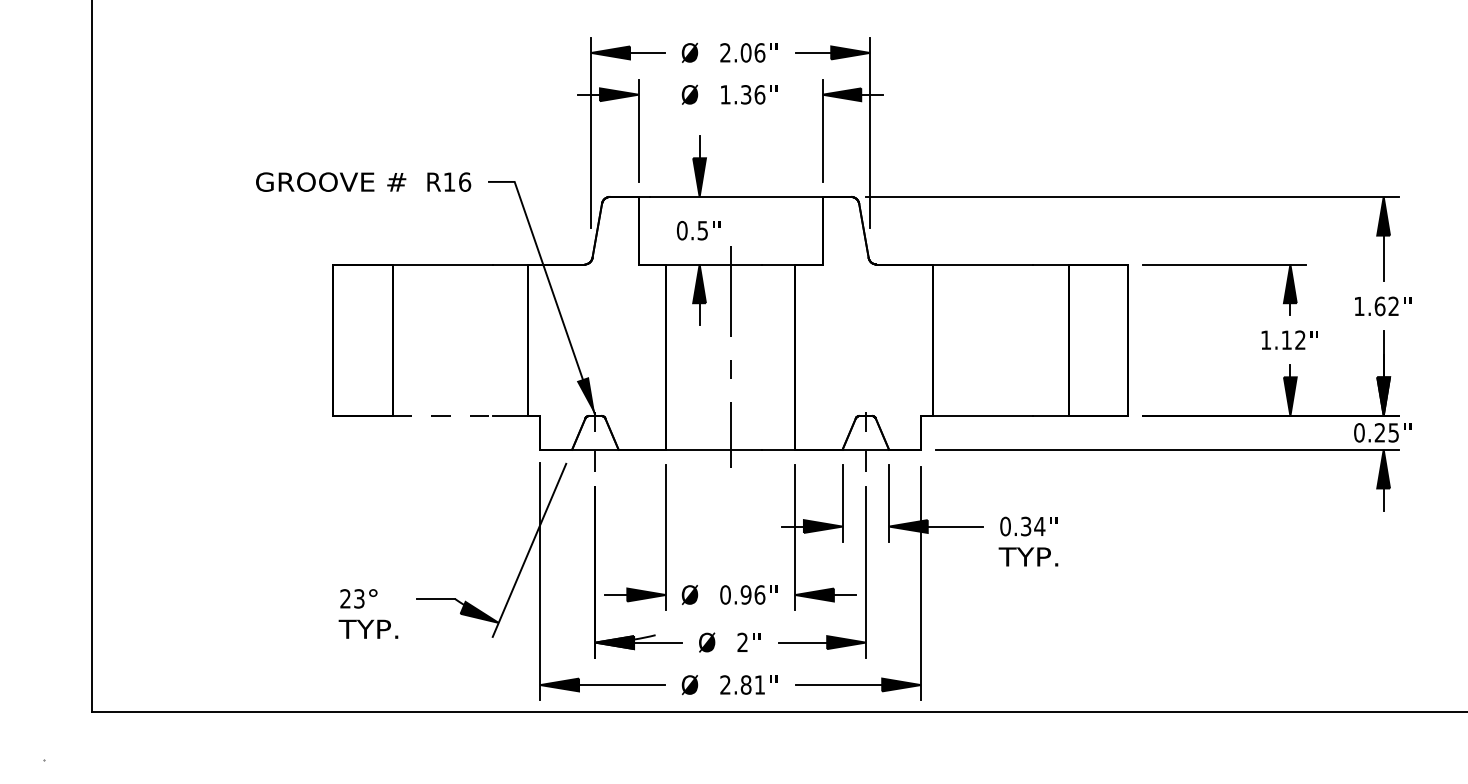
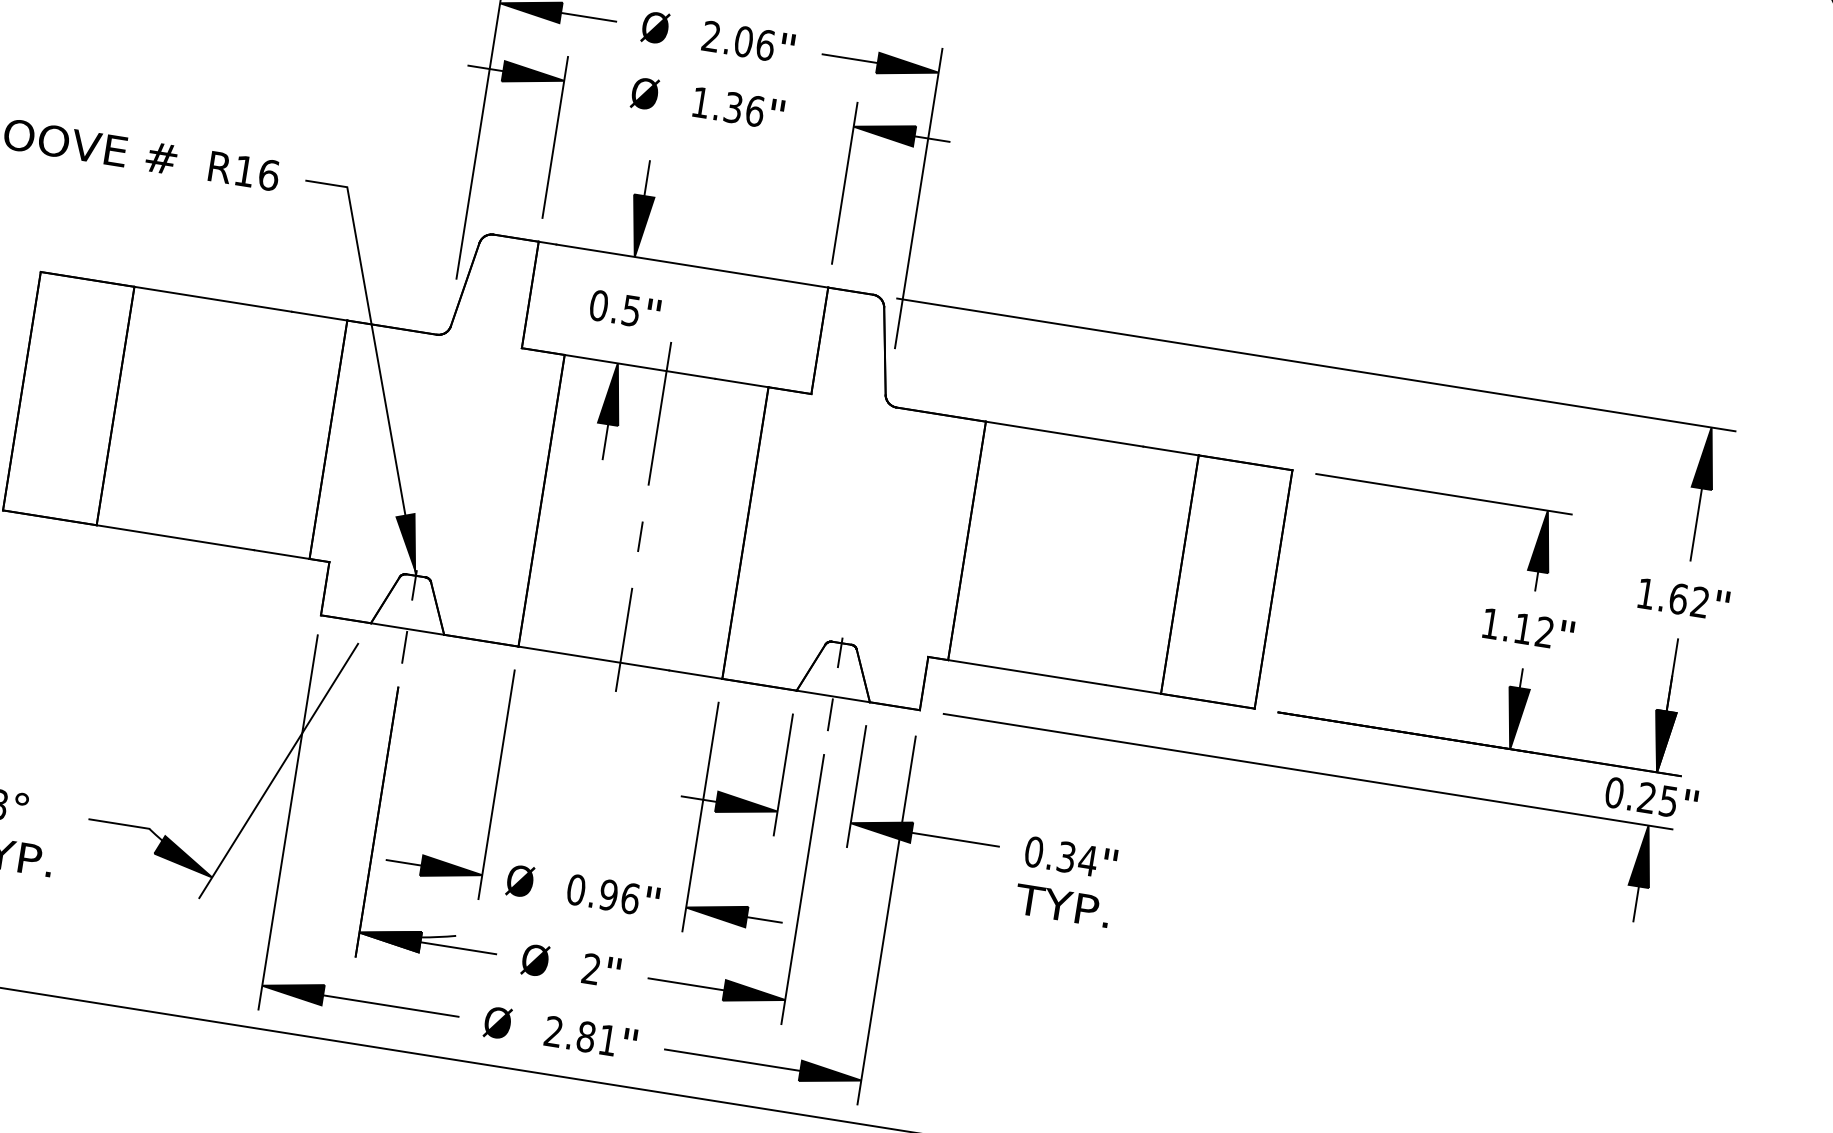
line: (443, 416) -> (176, 538), dashed -> solid

